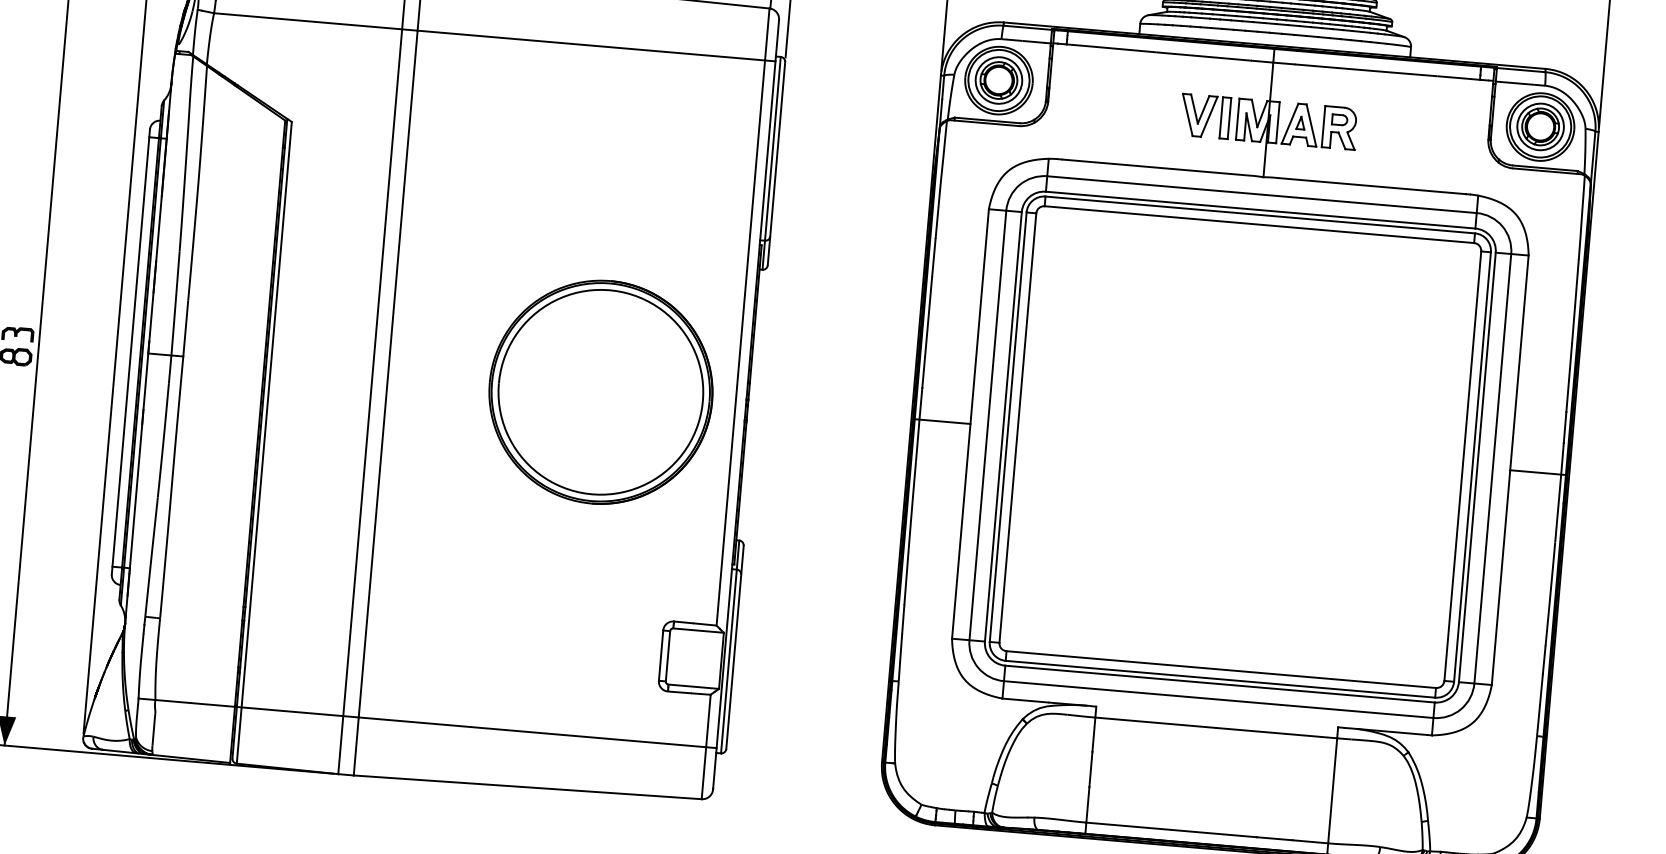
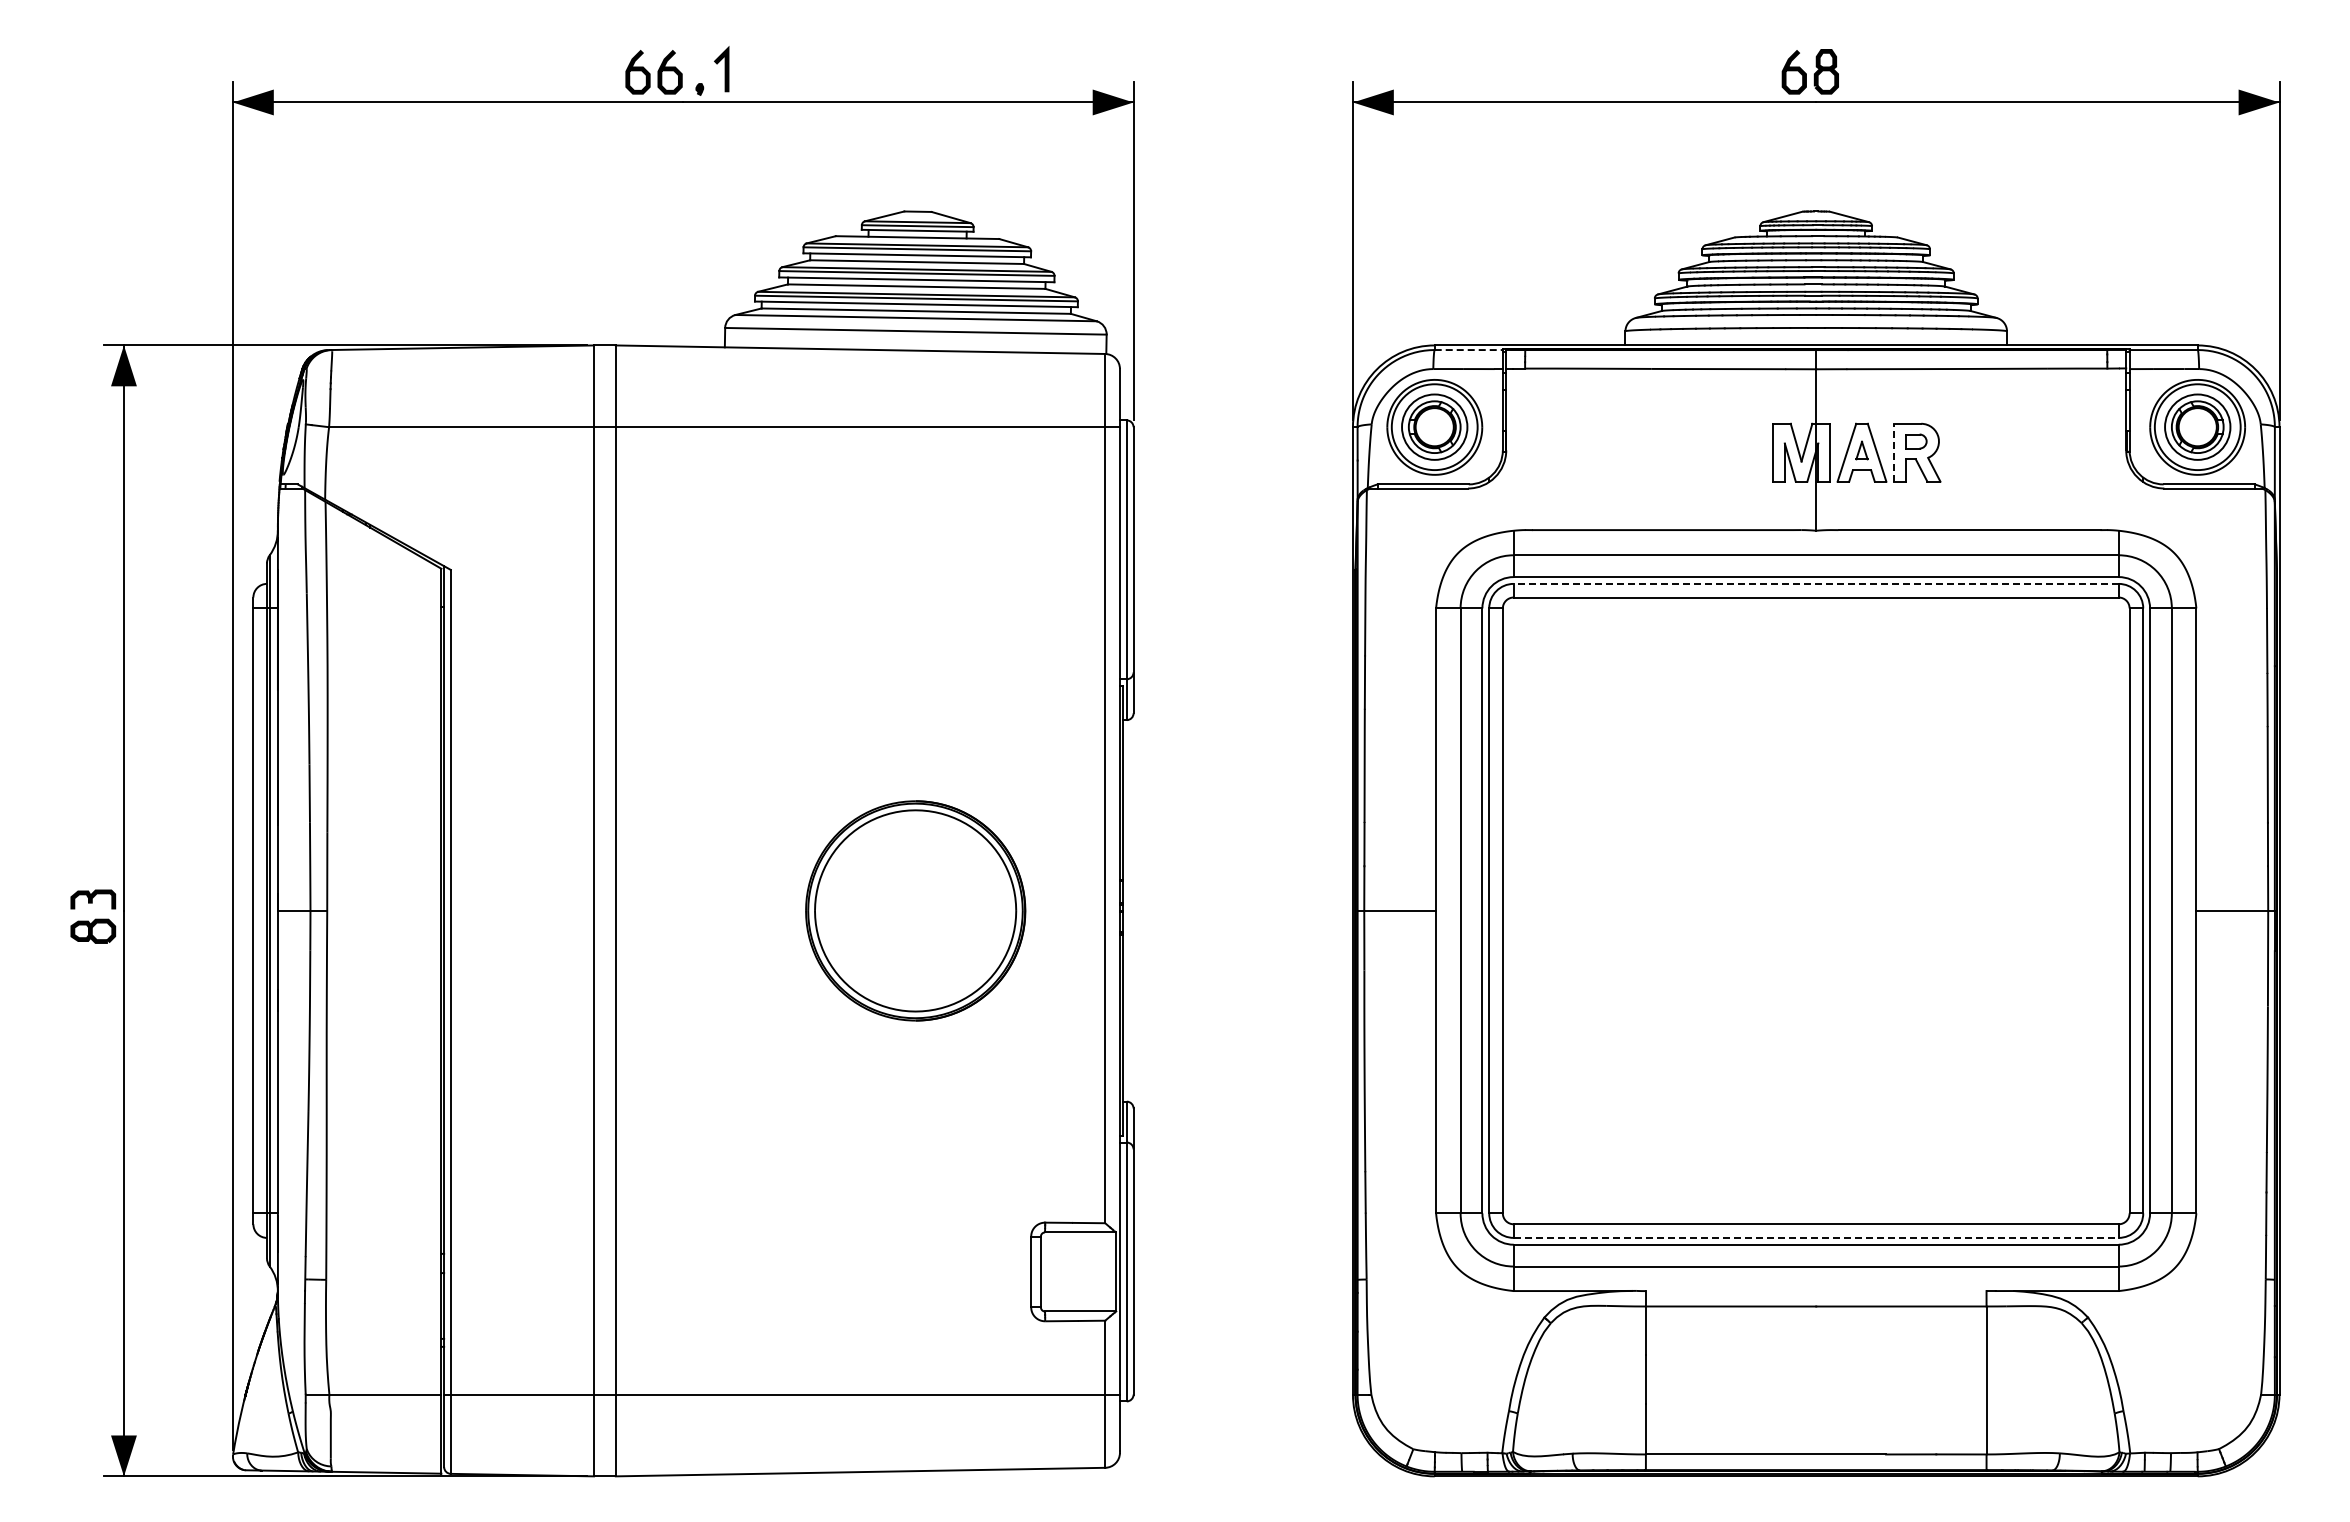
line: (1028, 28) -> (1469, 350), solid -> dashed
part: (1205, 116) -> (1727, 452), removed
line: (1323, 126) -> (1894, 452), solid -> dashed
line: (1259, 214) -> (1815, 583), solid -> dashed
part: (600, 392) -> (915, 910), size x0.7
line: (1220, 678) -> (1816, 1237), solid -> dashed

